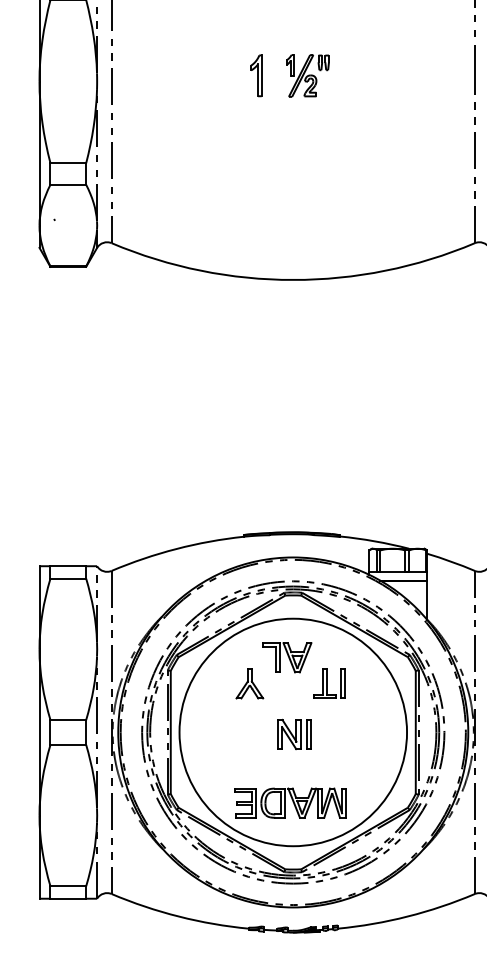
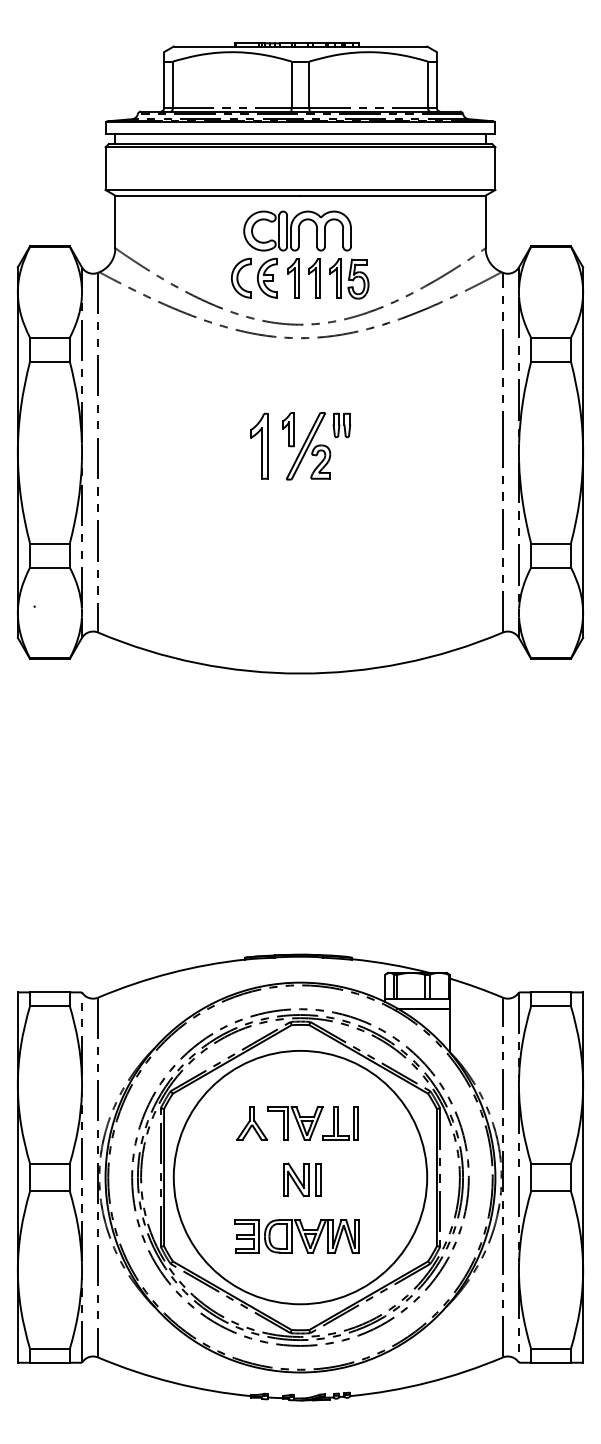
part: (256, 75) -> (259, 445), size x1.43
part: (307, 76) -> (316, 446), size x1.43
part: (286, 657) -> (295, 1123), moved
part: (289, 803) -> (296, 1236), moved

